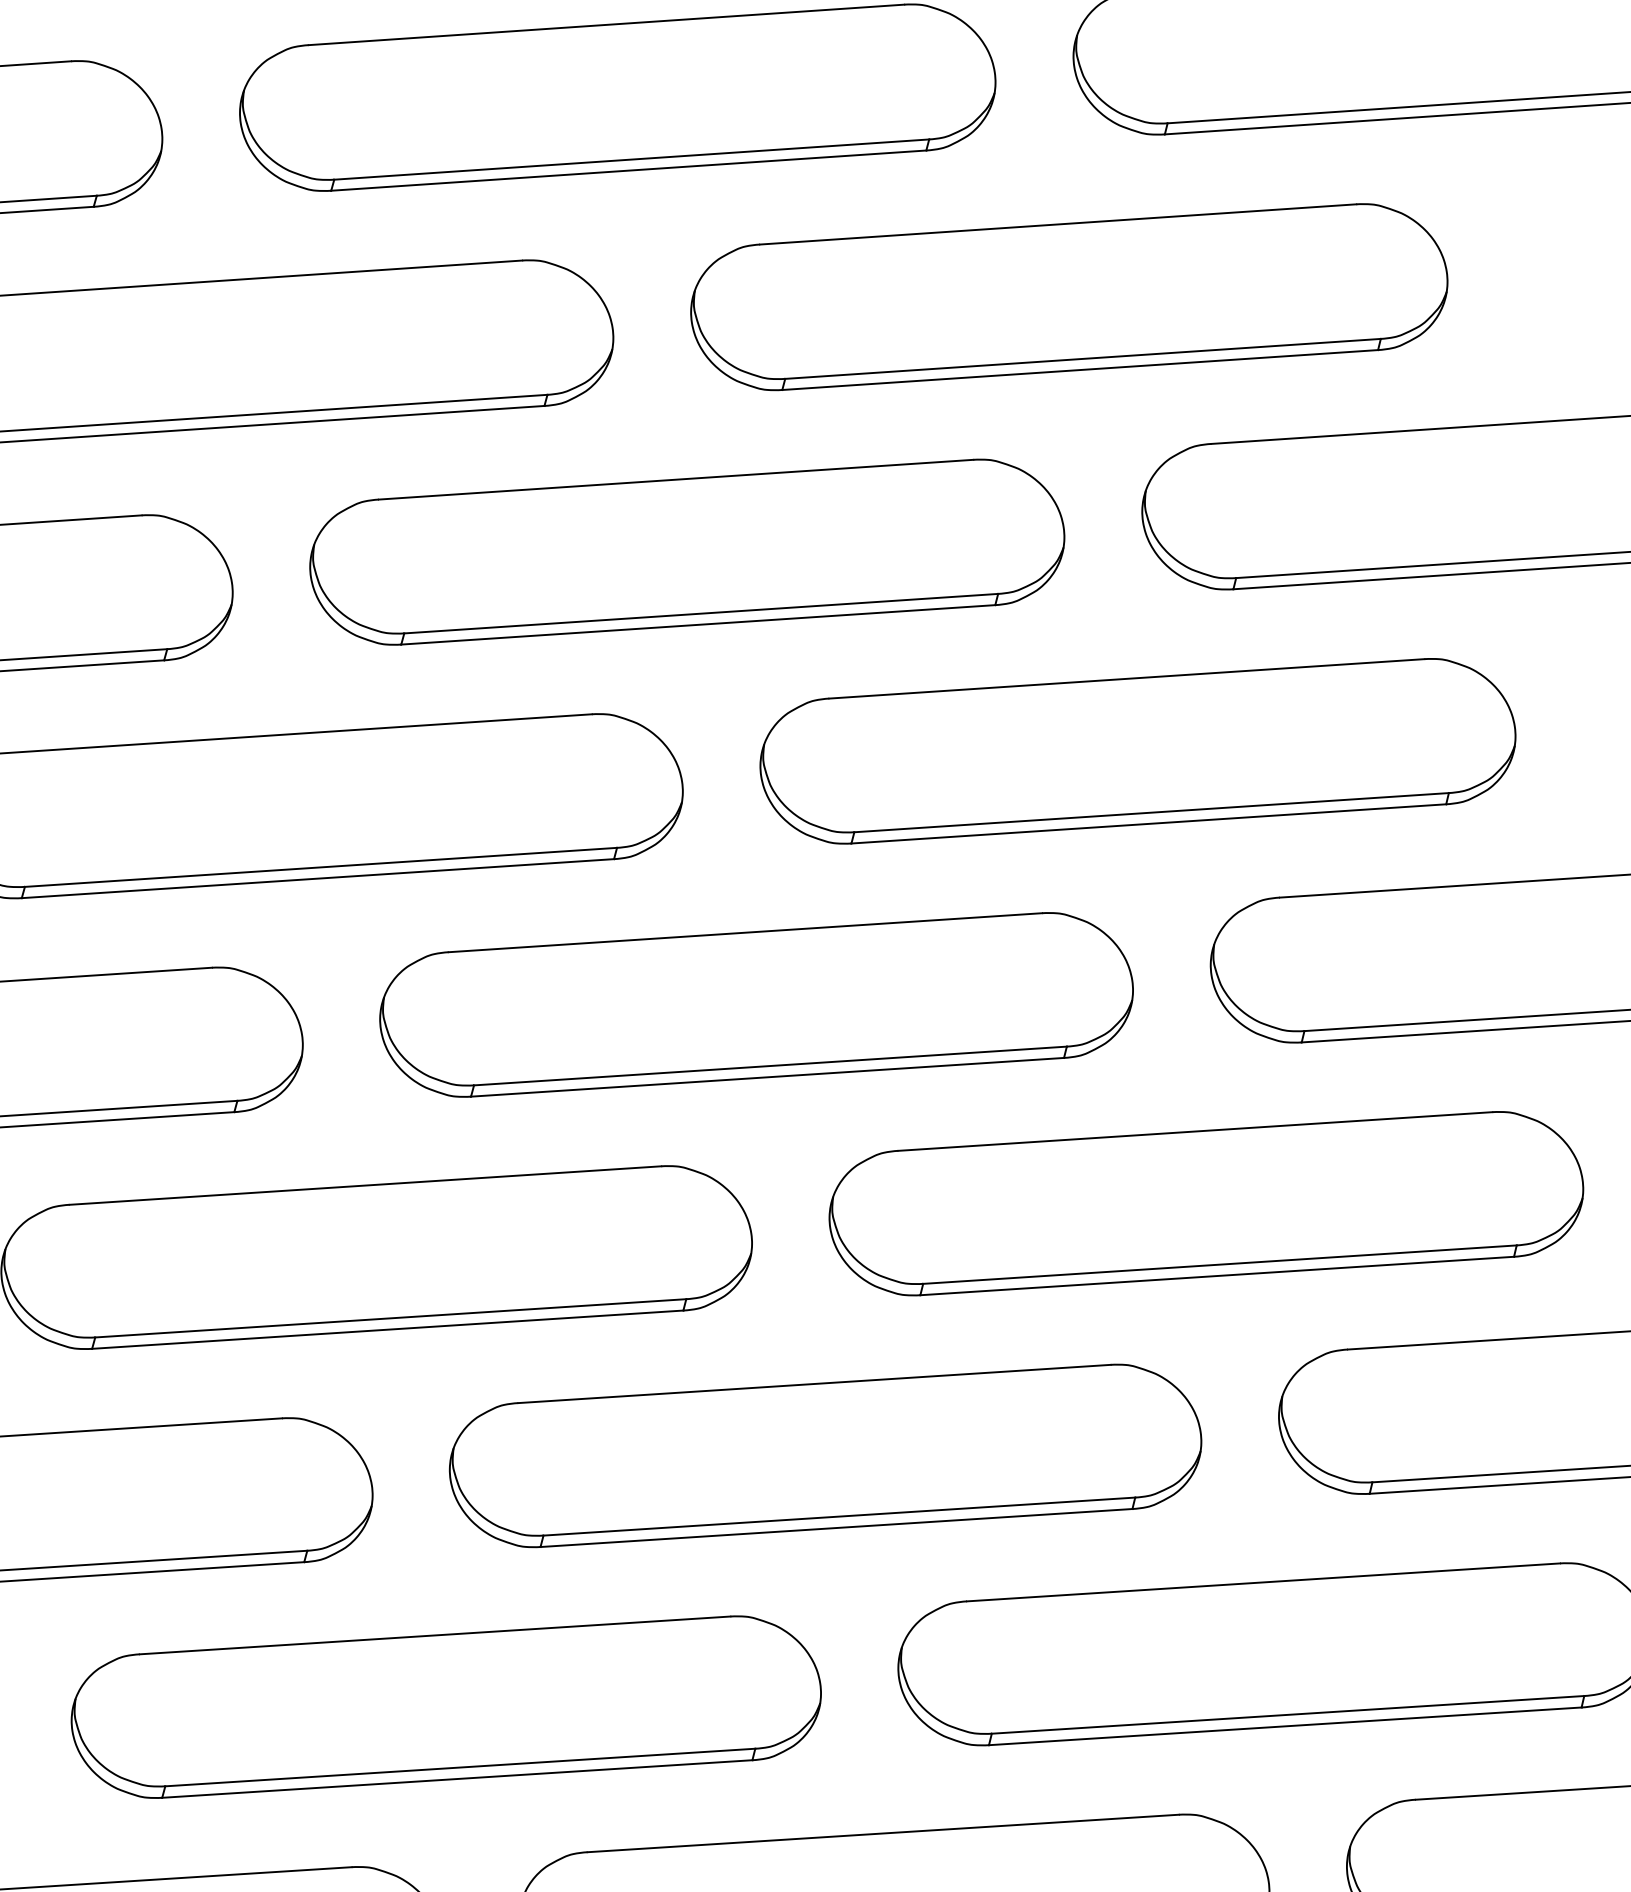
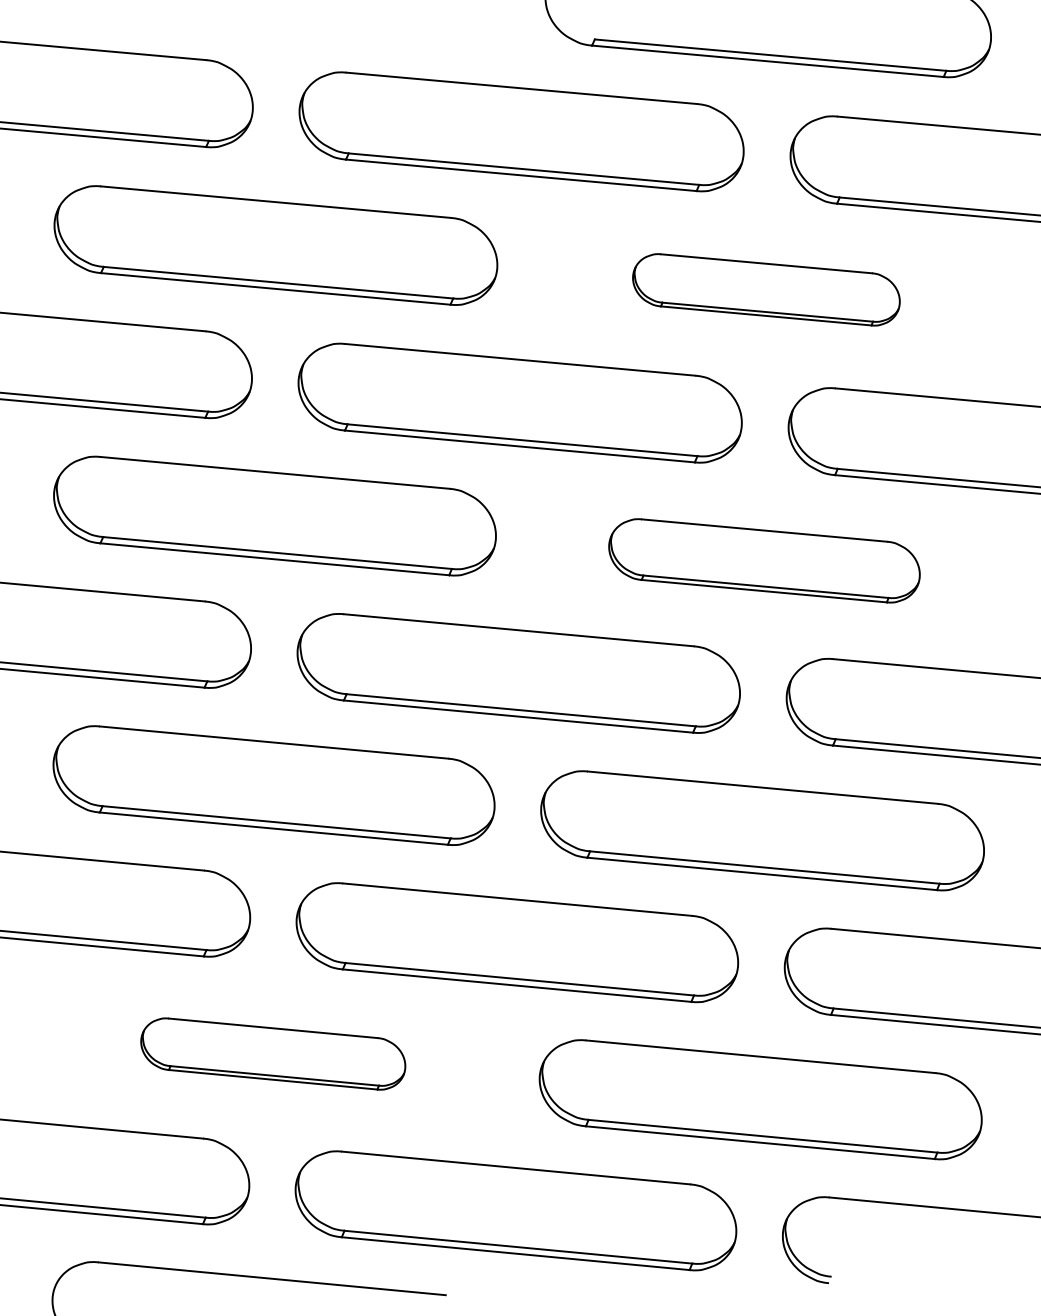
part: (1069, 296) -> (766, 289), size x0.6
part: (1137, 750) -> (764, 560), size x0.7
part: (446, 1706) -> (273, 1053), size x0.6

